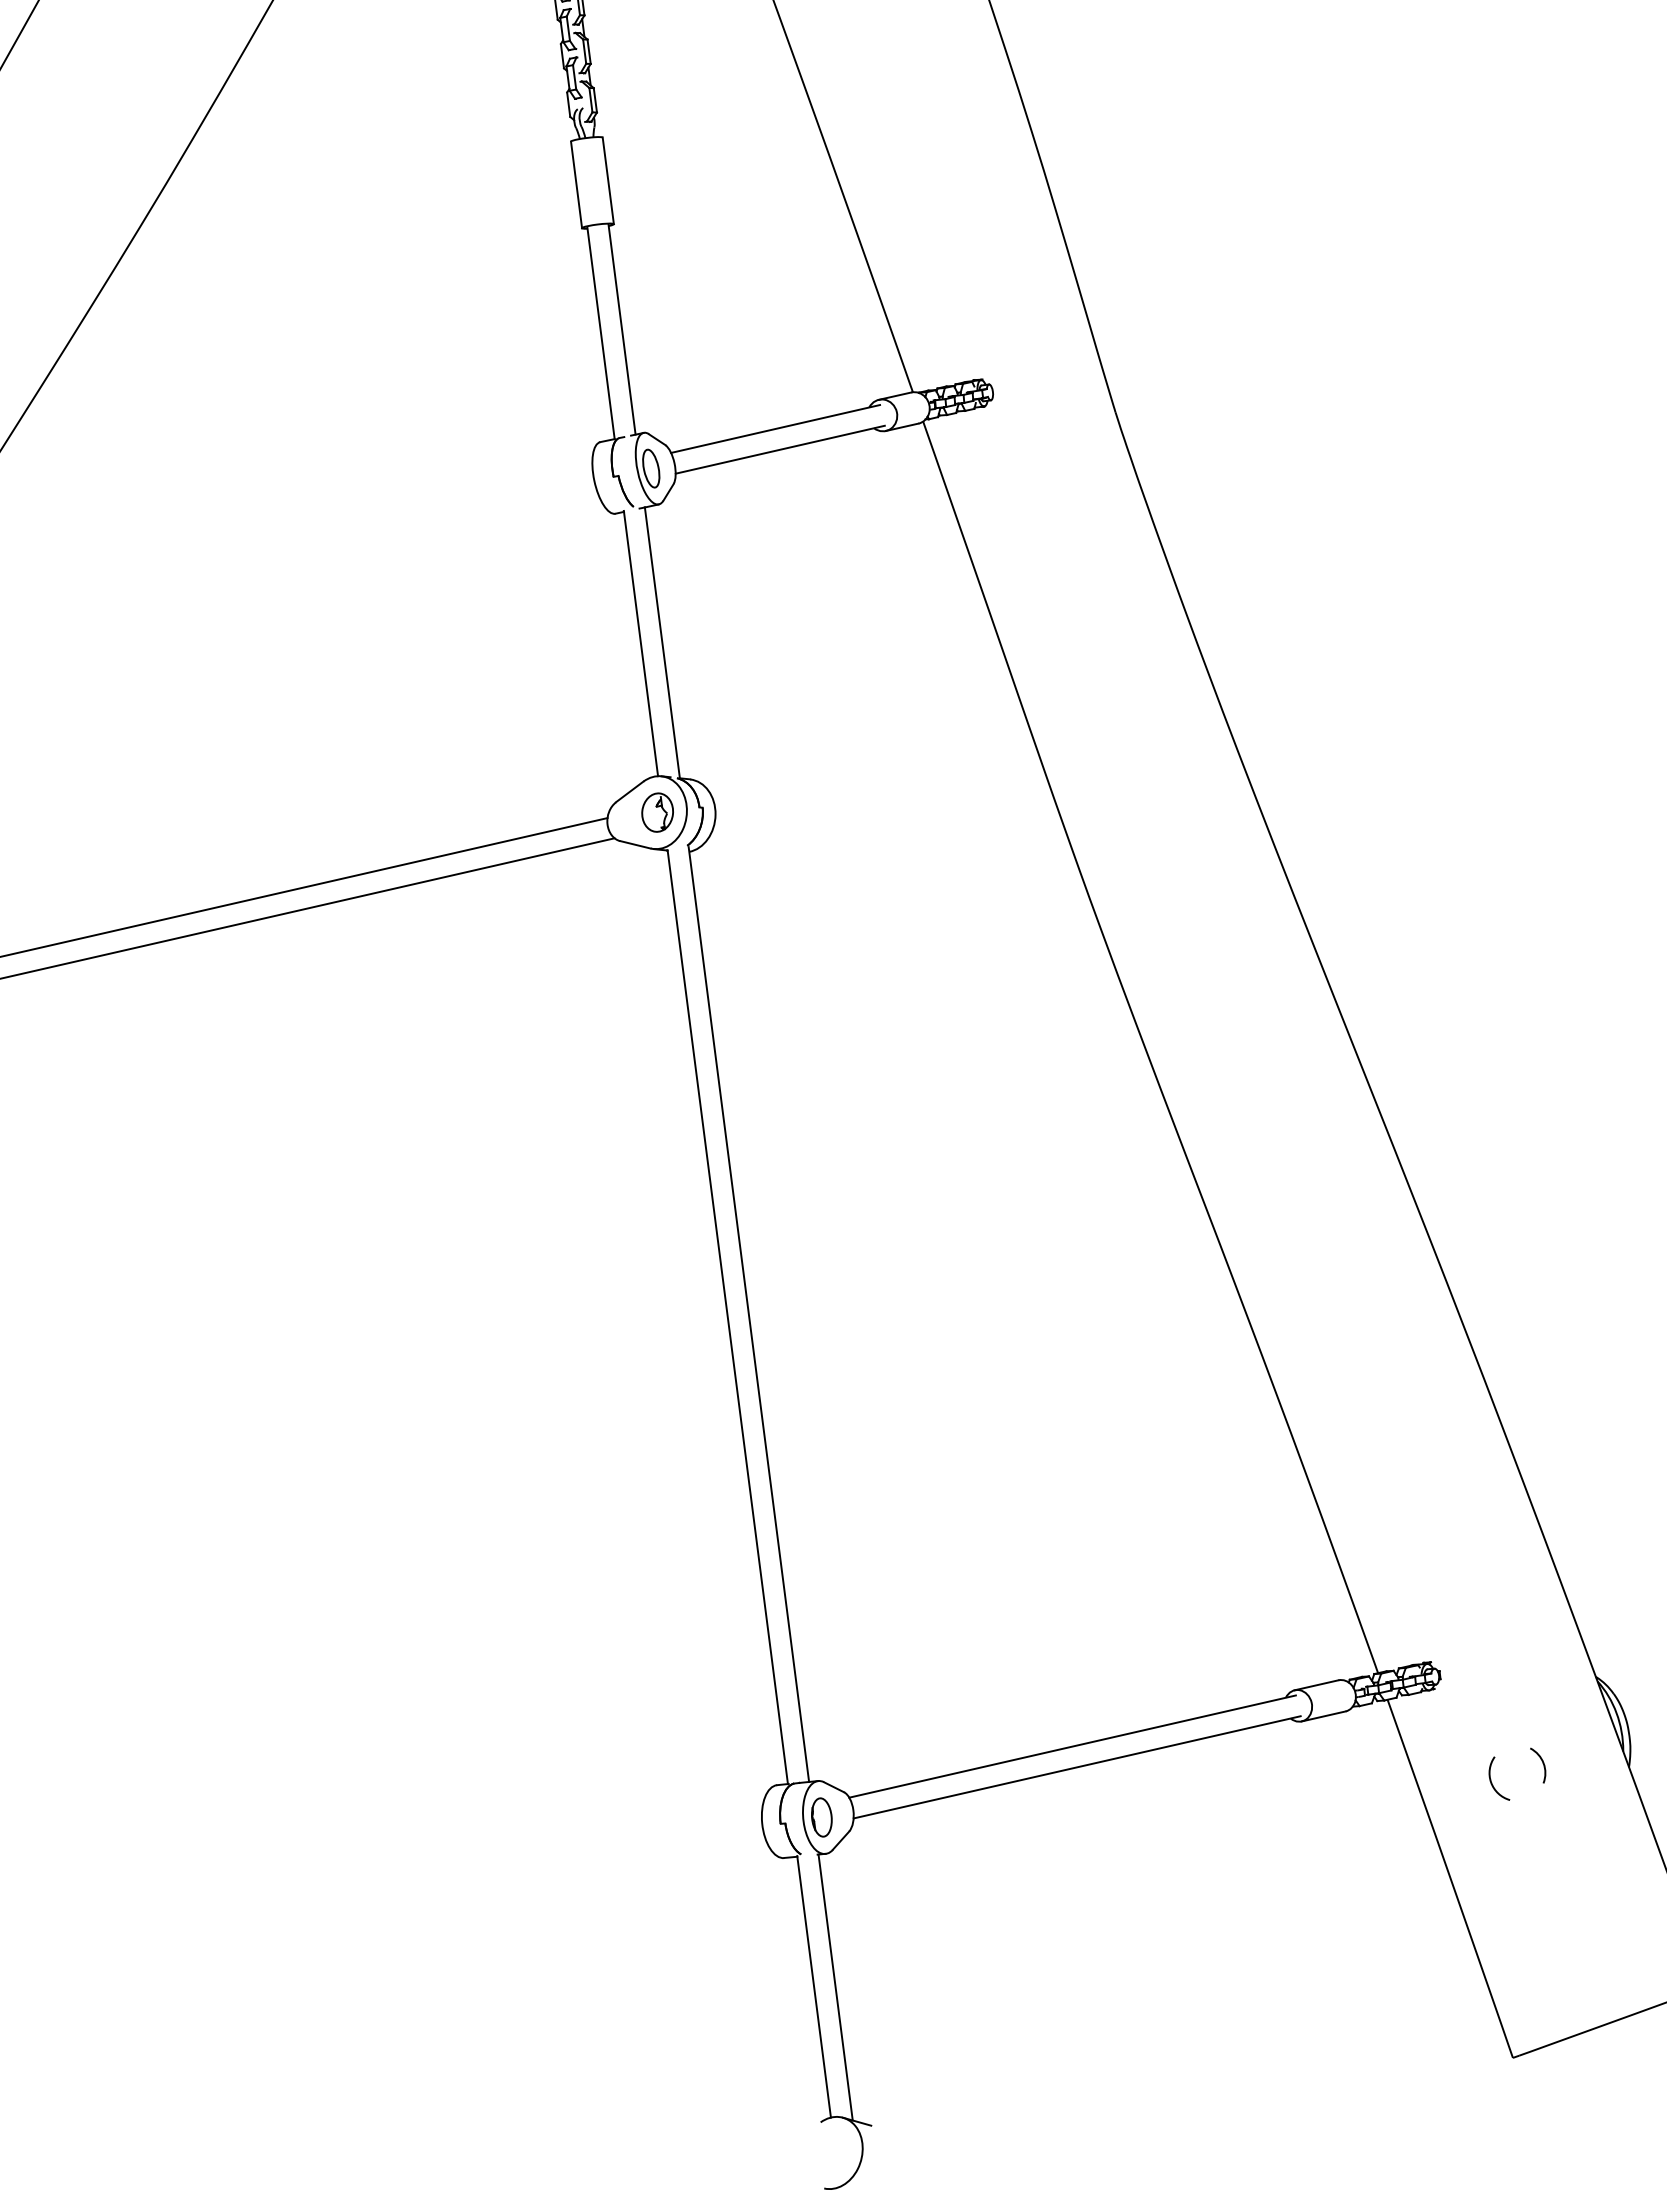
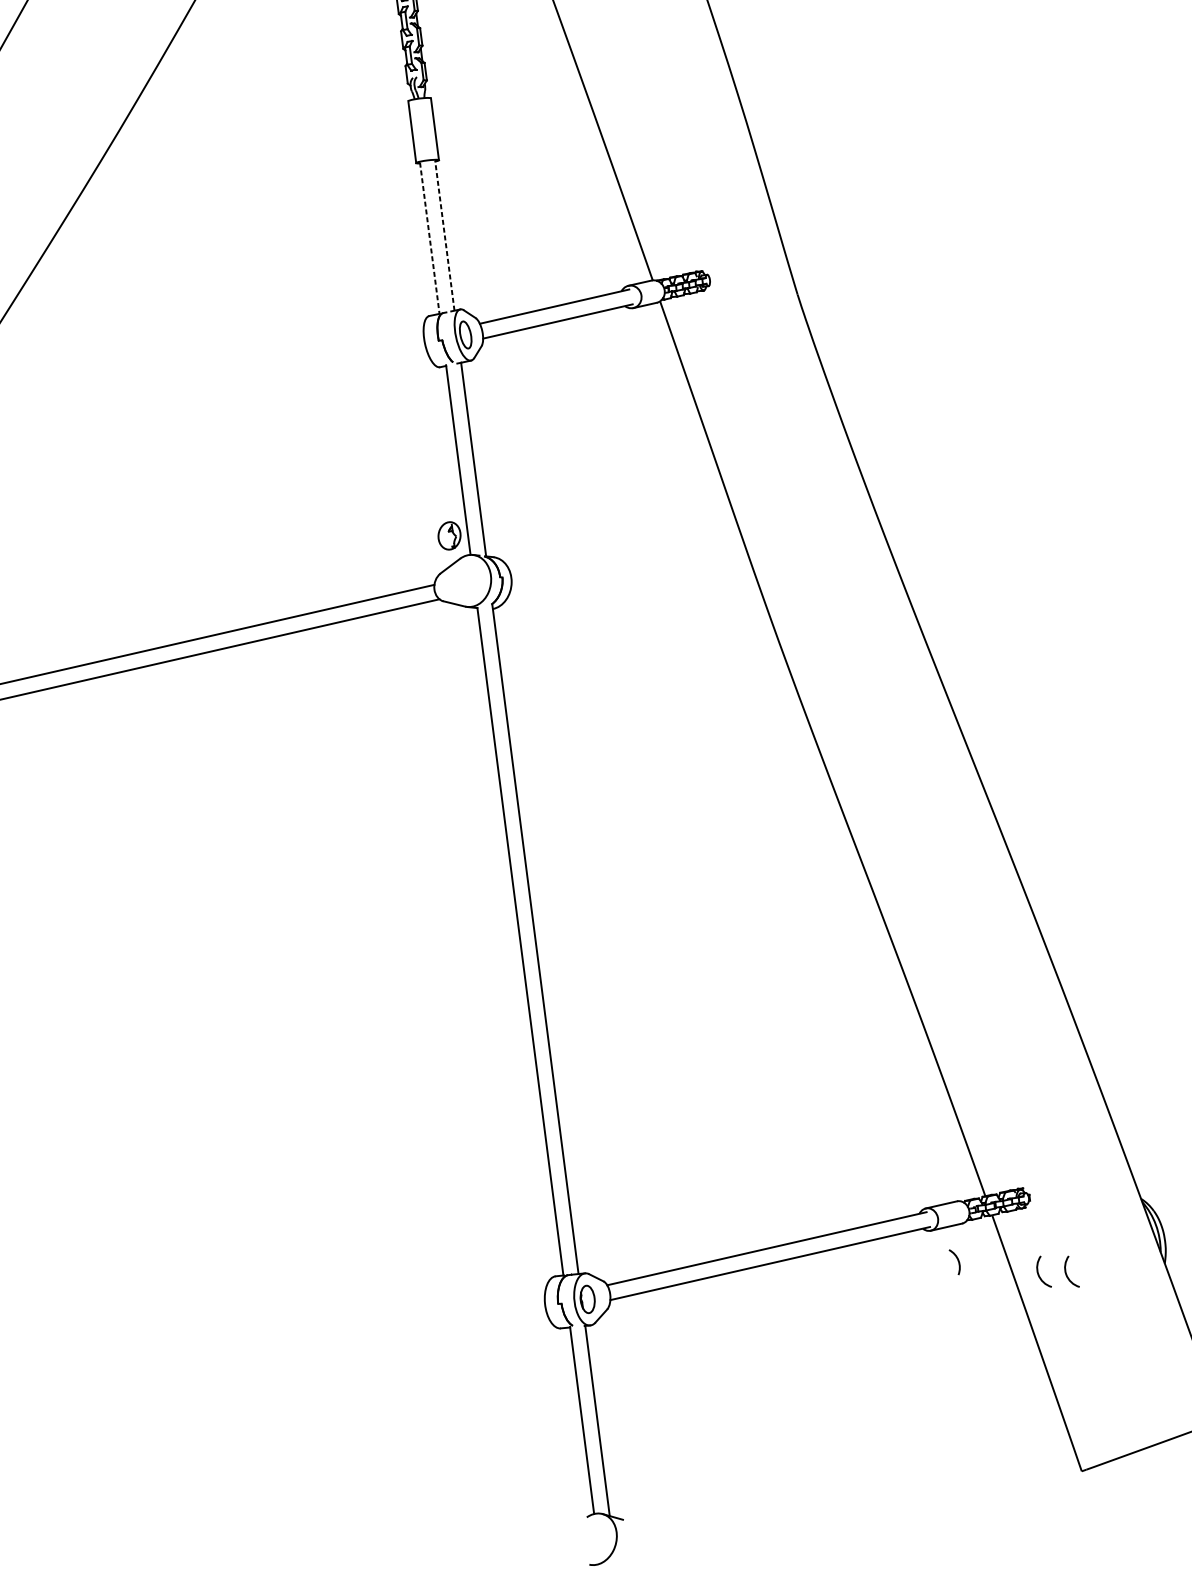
line: (622, 329) -> (445, 235), solid -> dashed
line: (601, 333) -> (430, 238), solid -> dashed
part: (657, 812) -> (449, 535), moved
arc: (1542, 1763) -> (957, 1260), moved
arc: (1452, 1779) -> (1038, 1272), added

